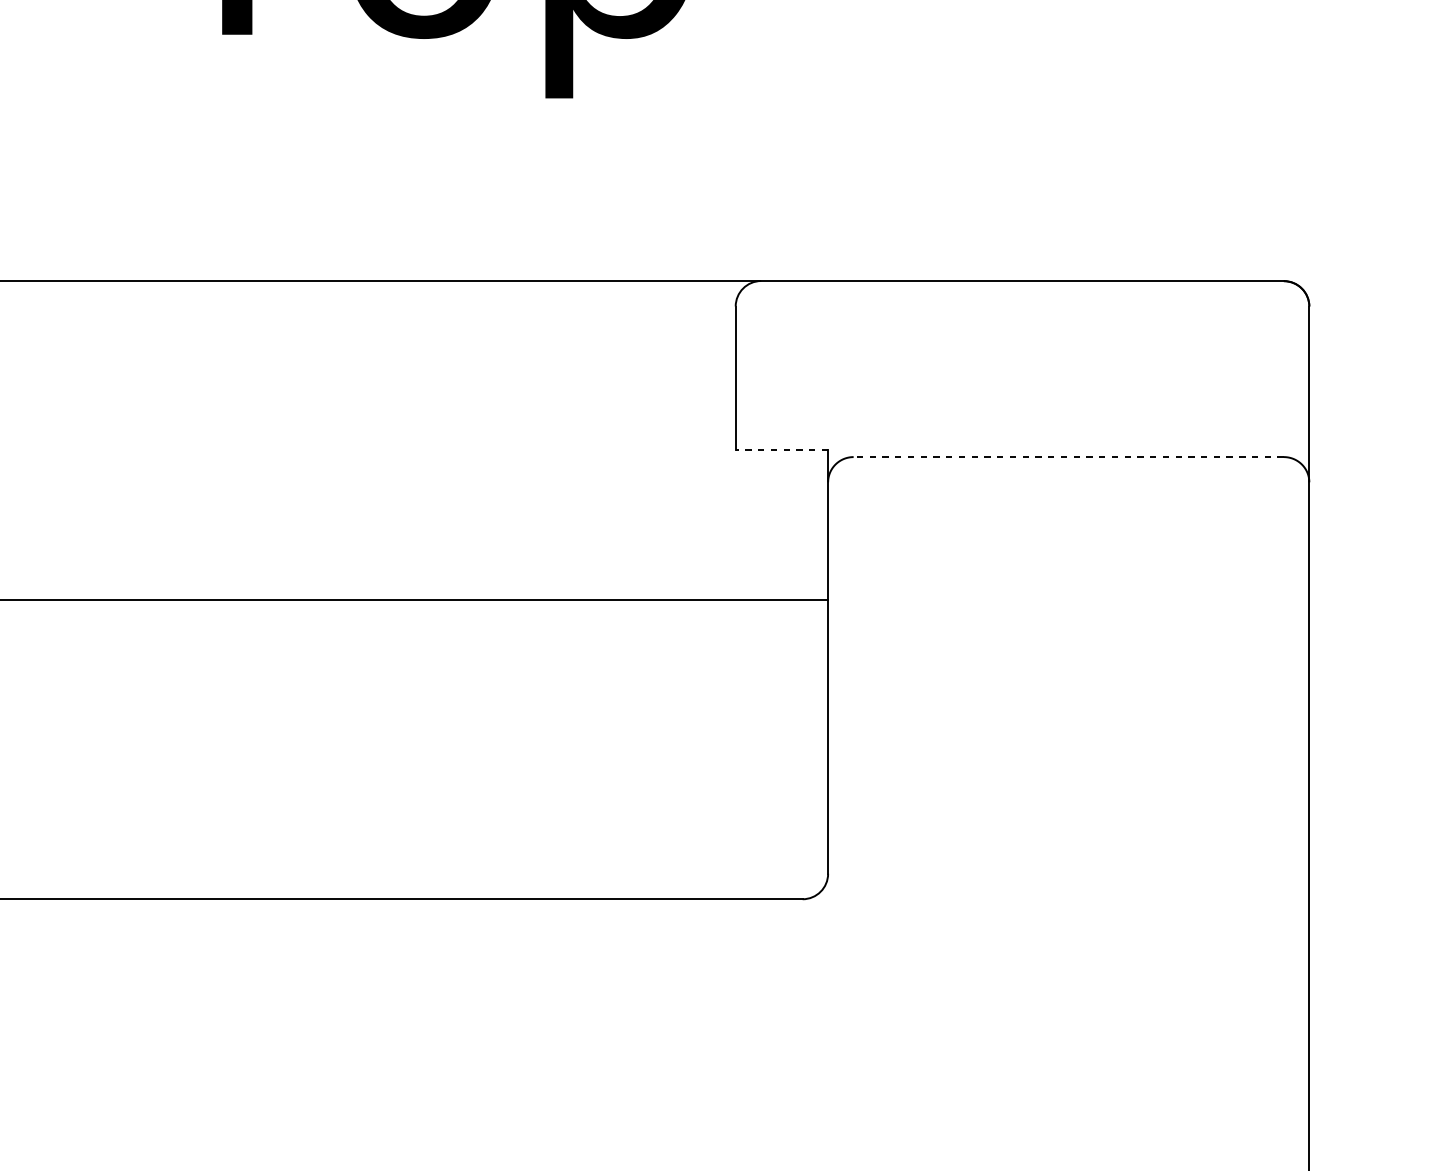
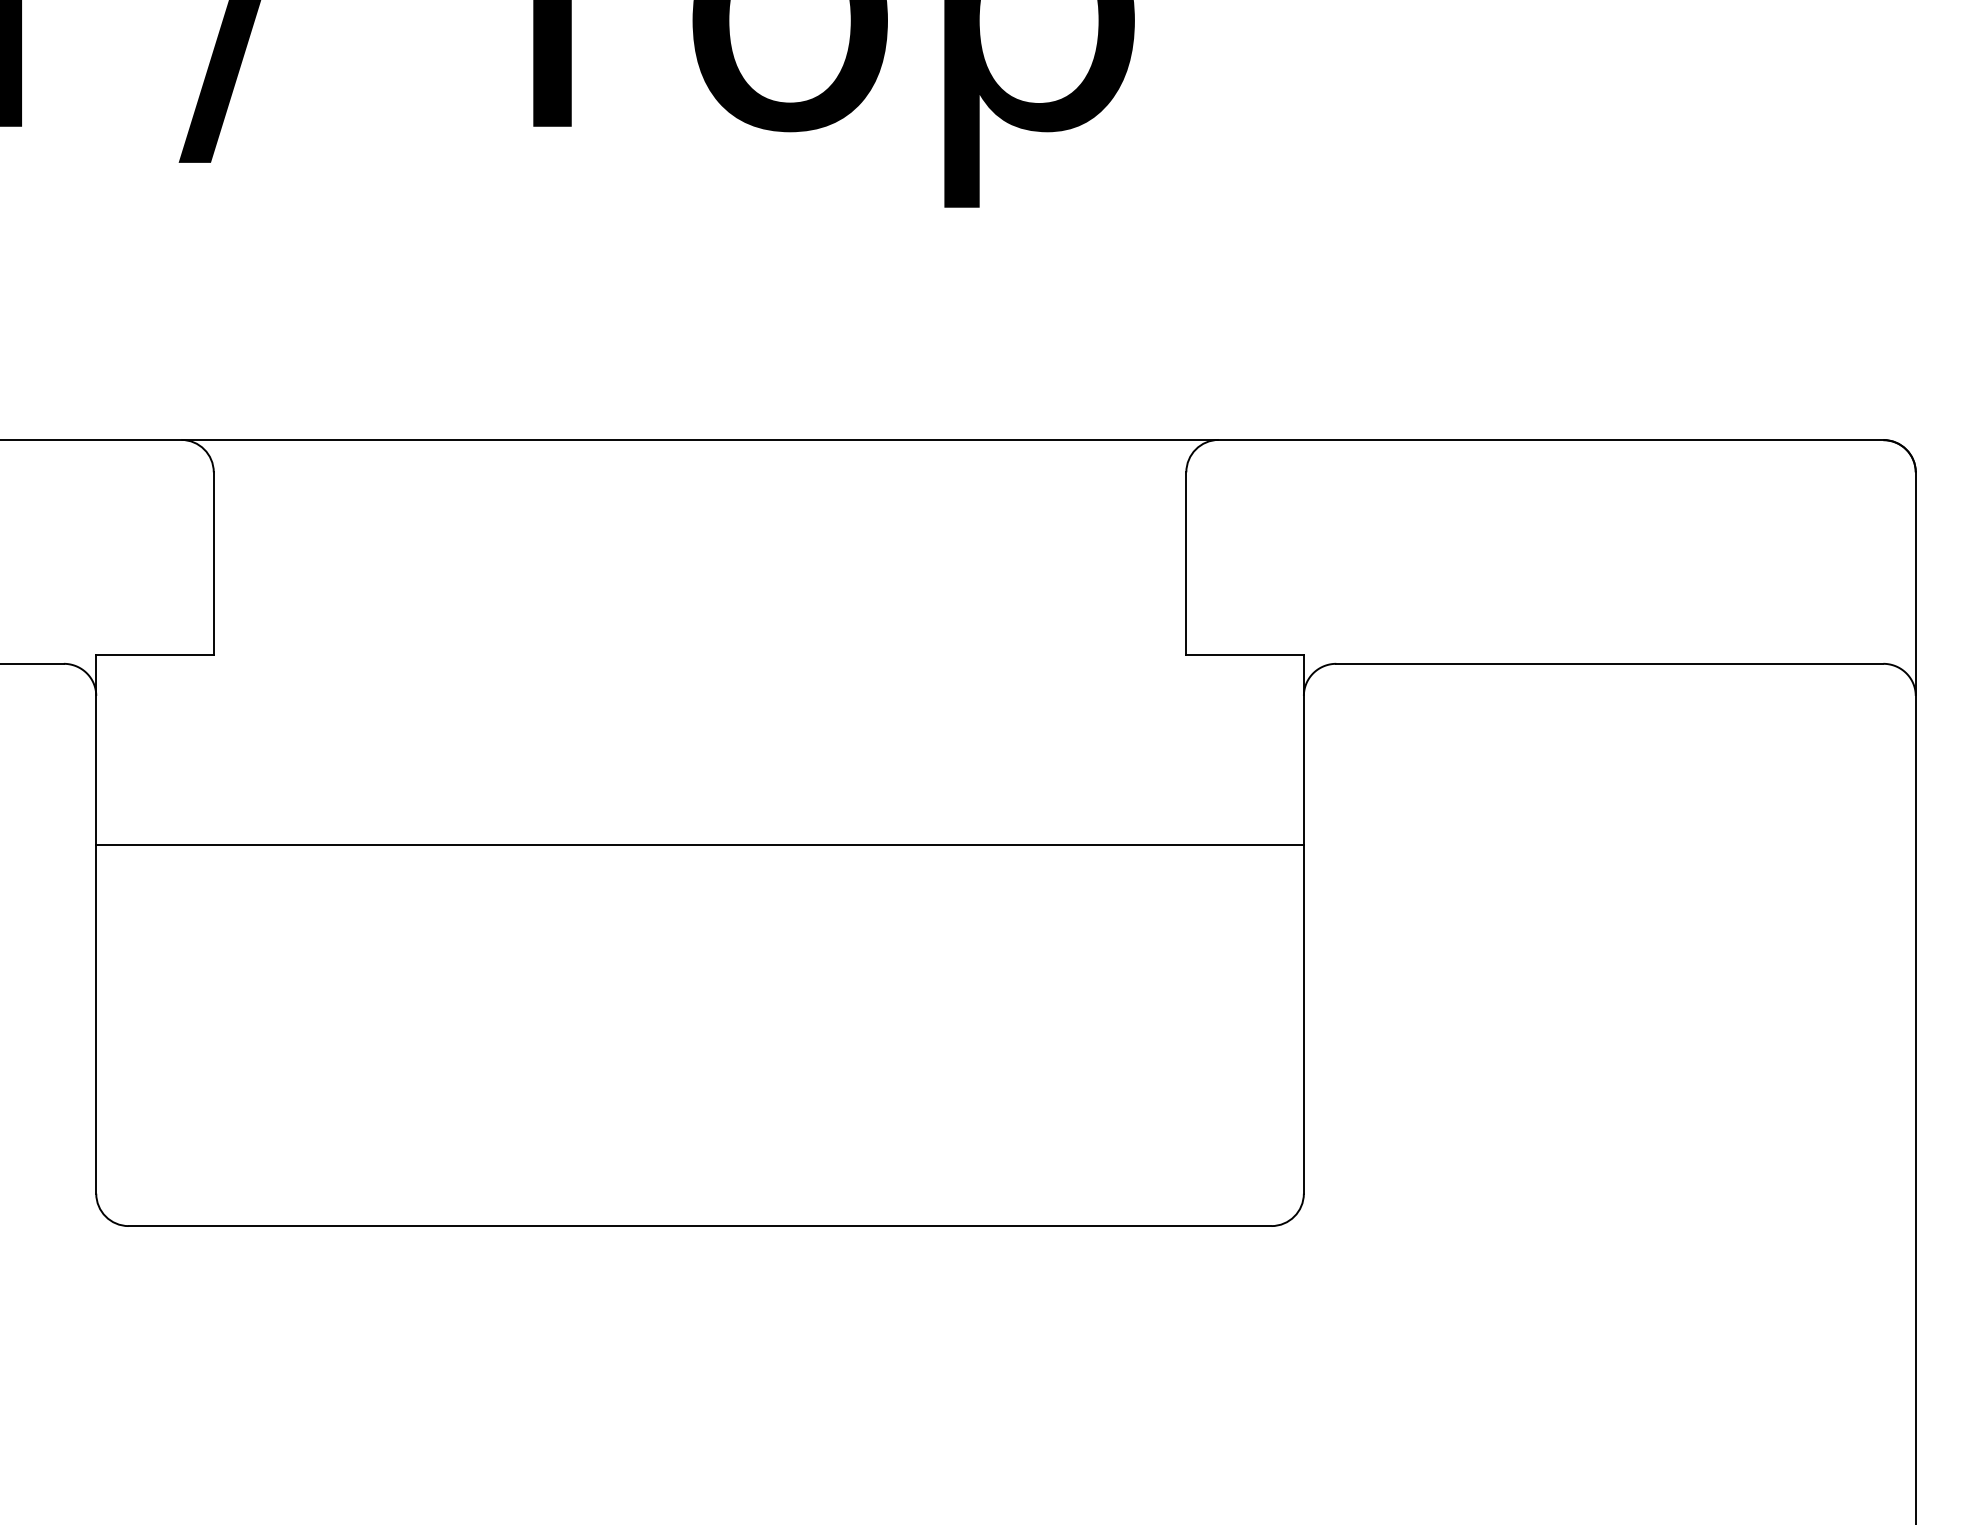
line: (782, 449) -> (1245, 654), dashed -> solid
line: (1068, 456) -> (1609, 663), dashed -> solid

